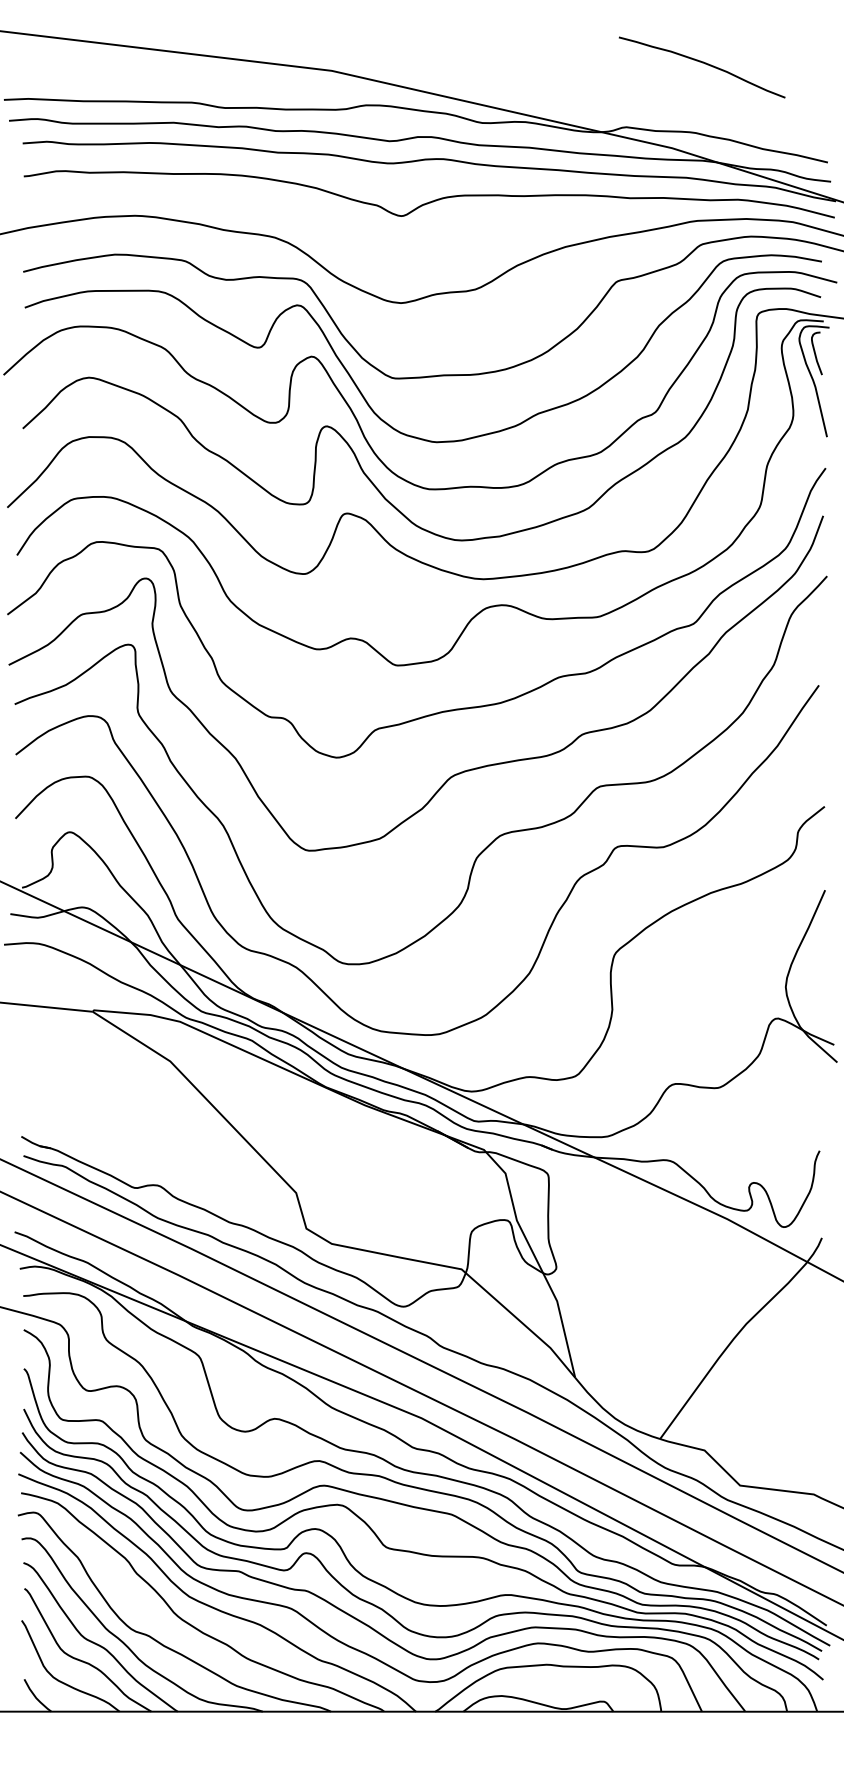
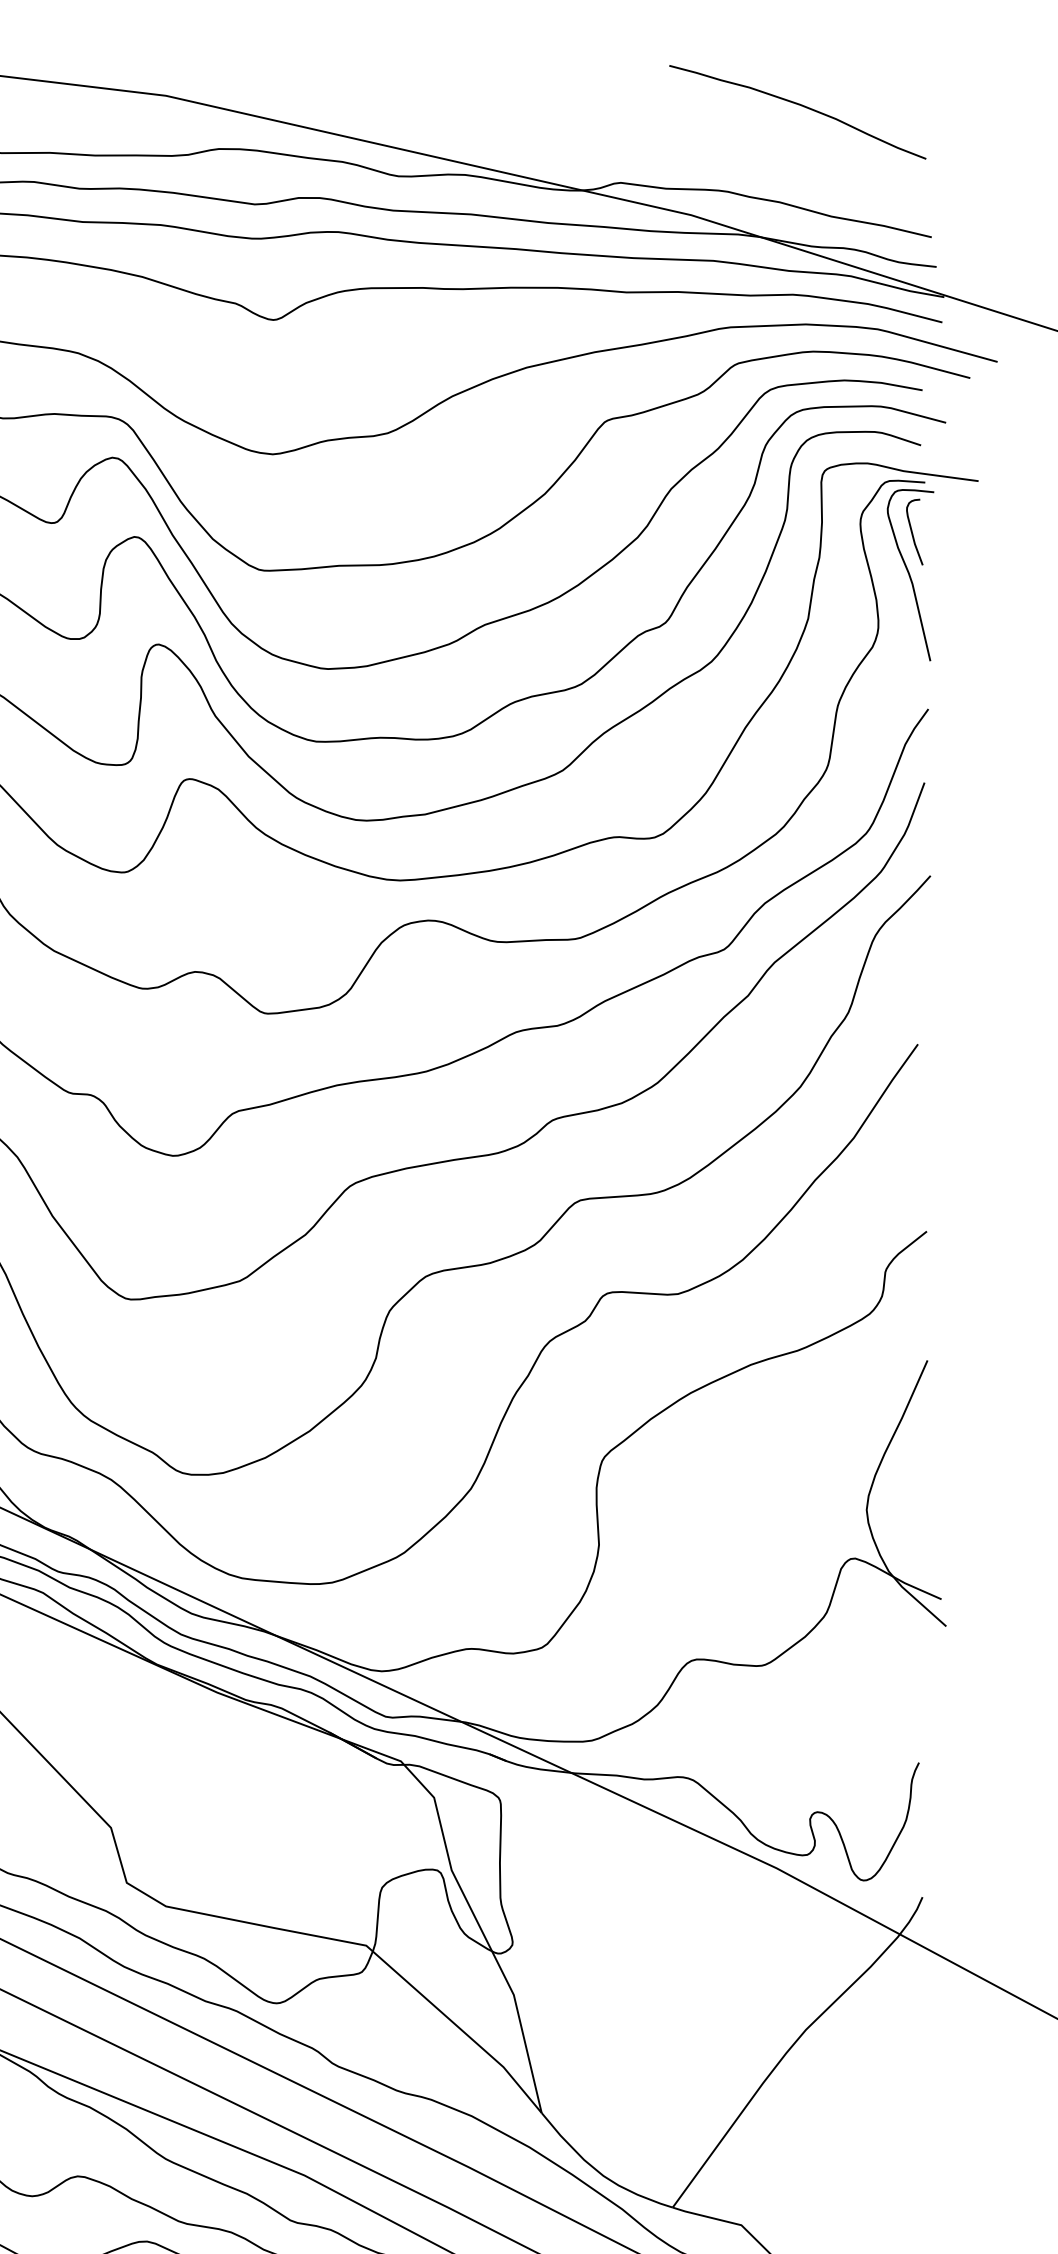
curve: (702, 63) -> (798, 106), moved

